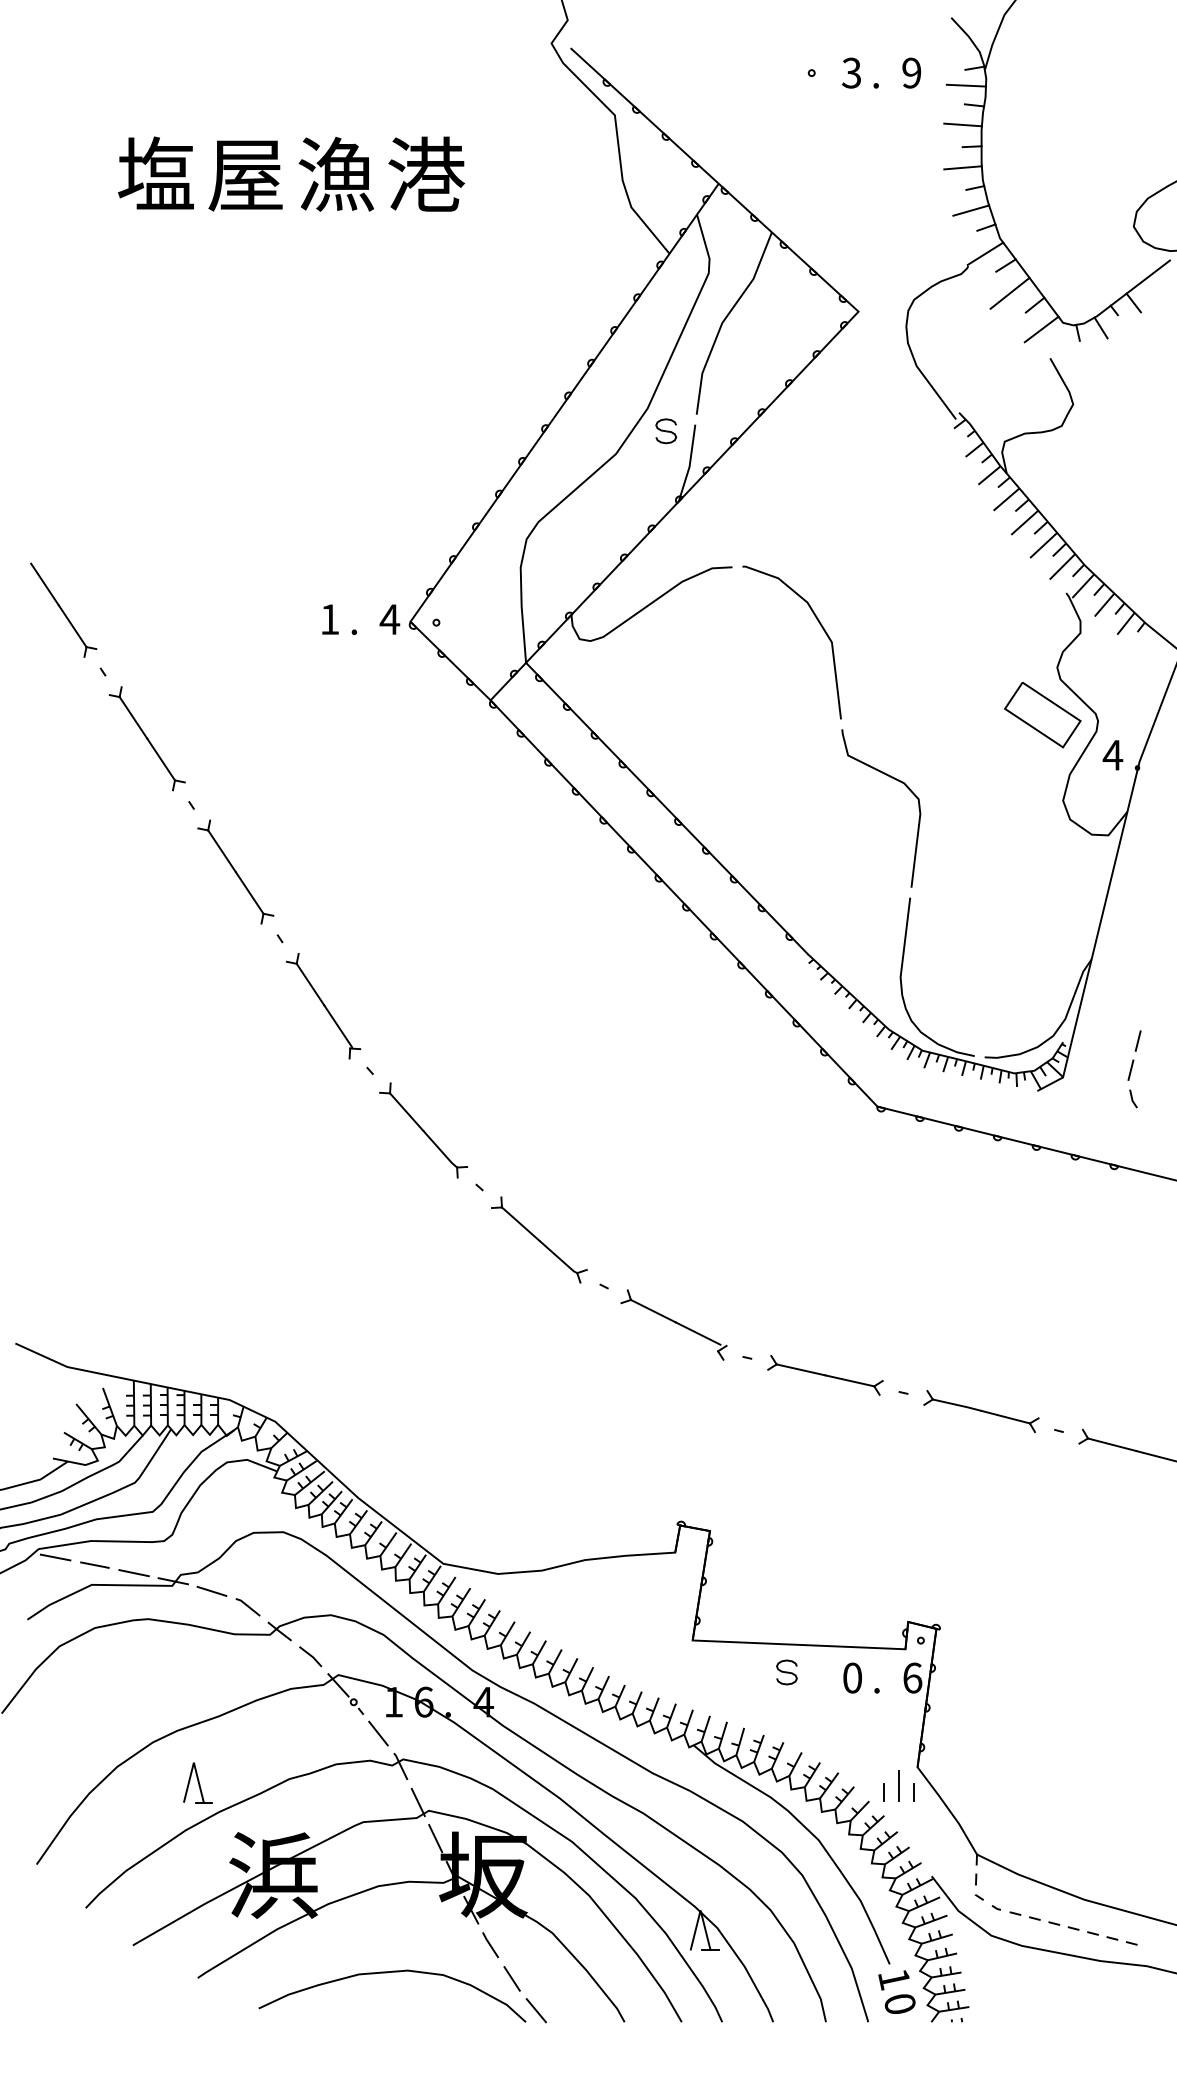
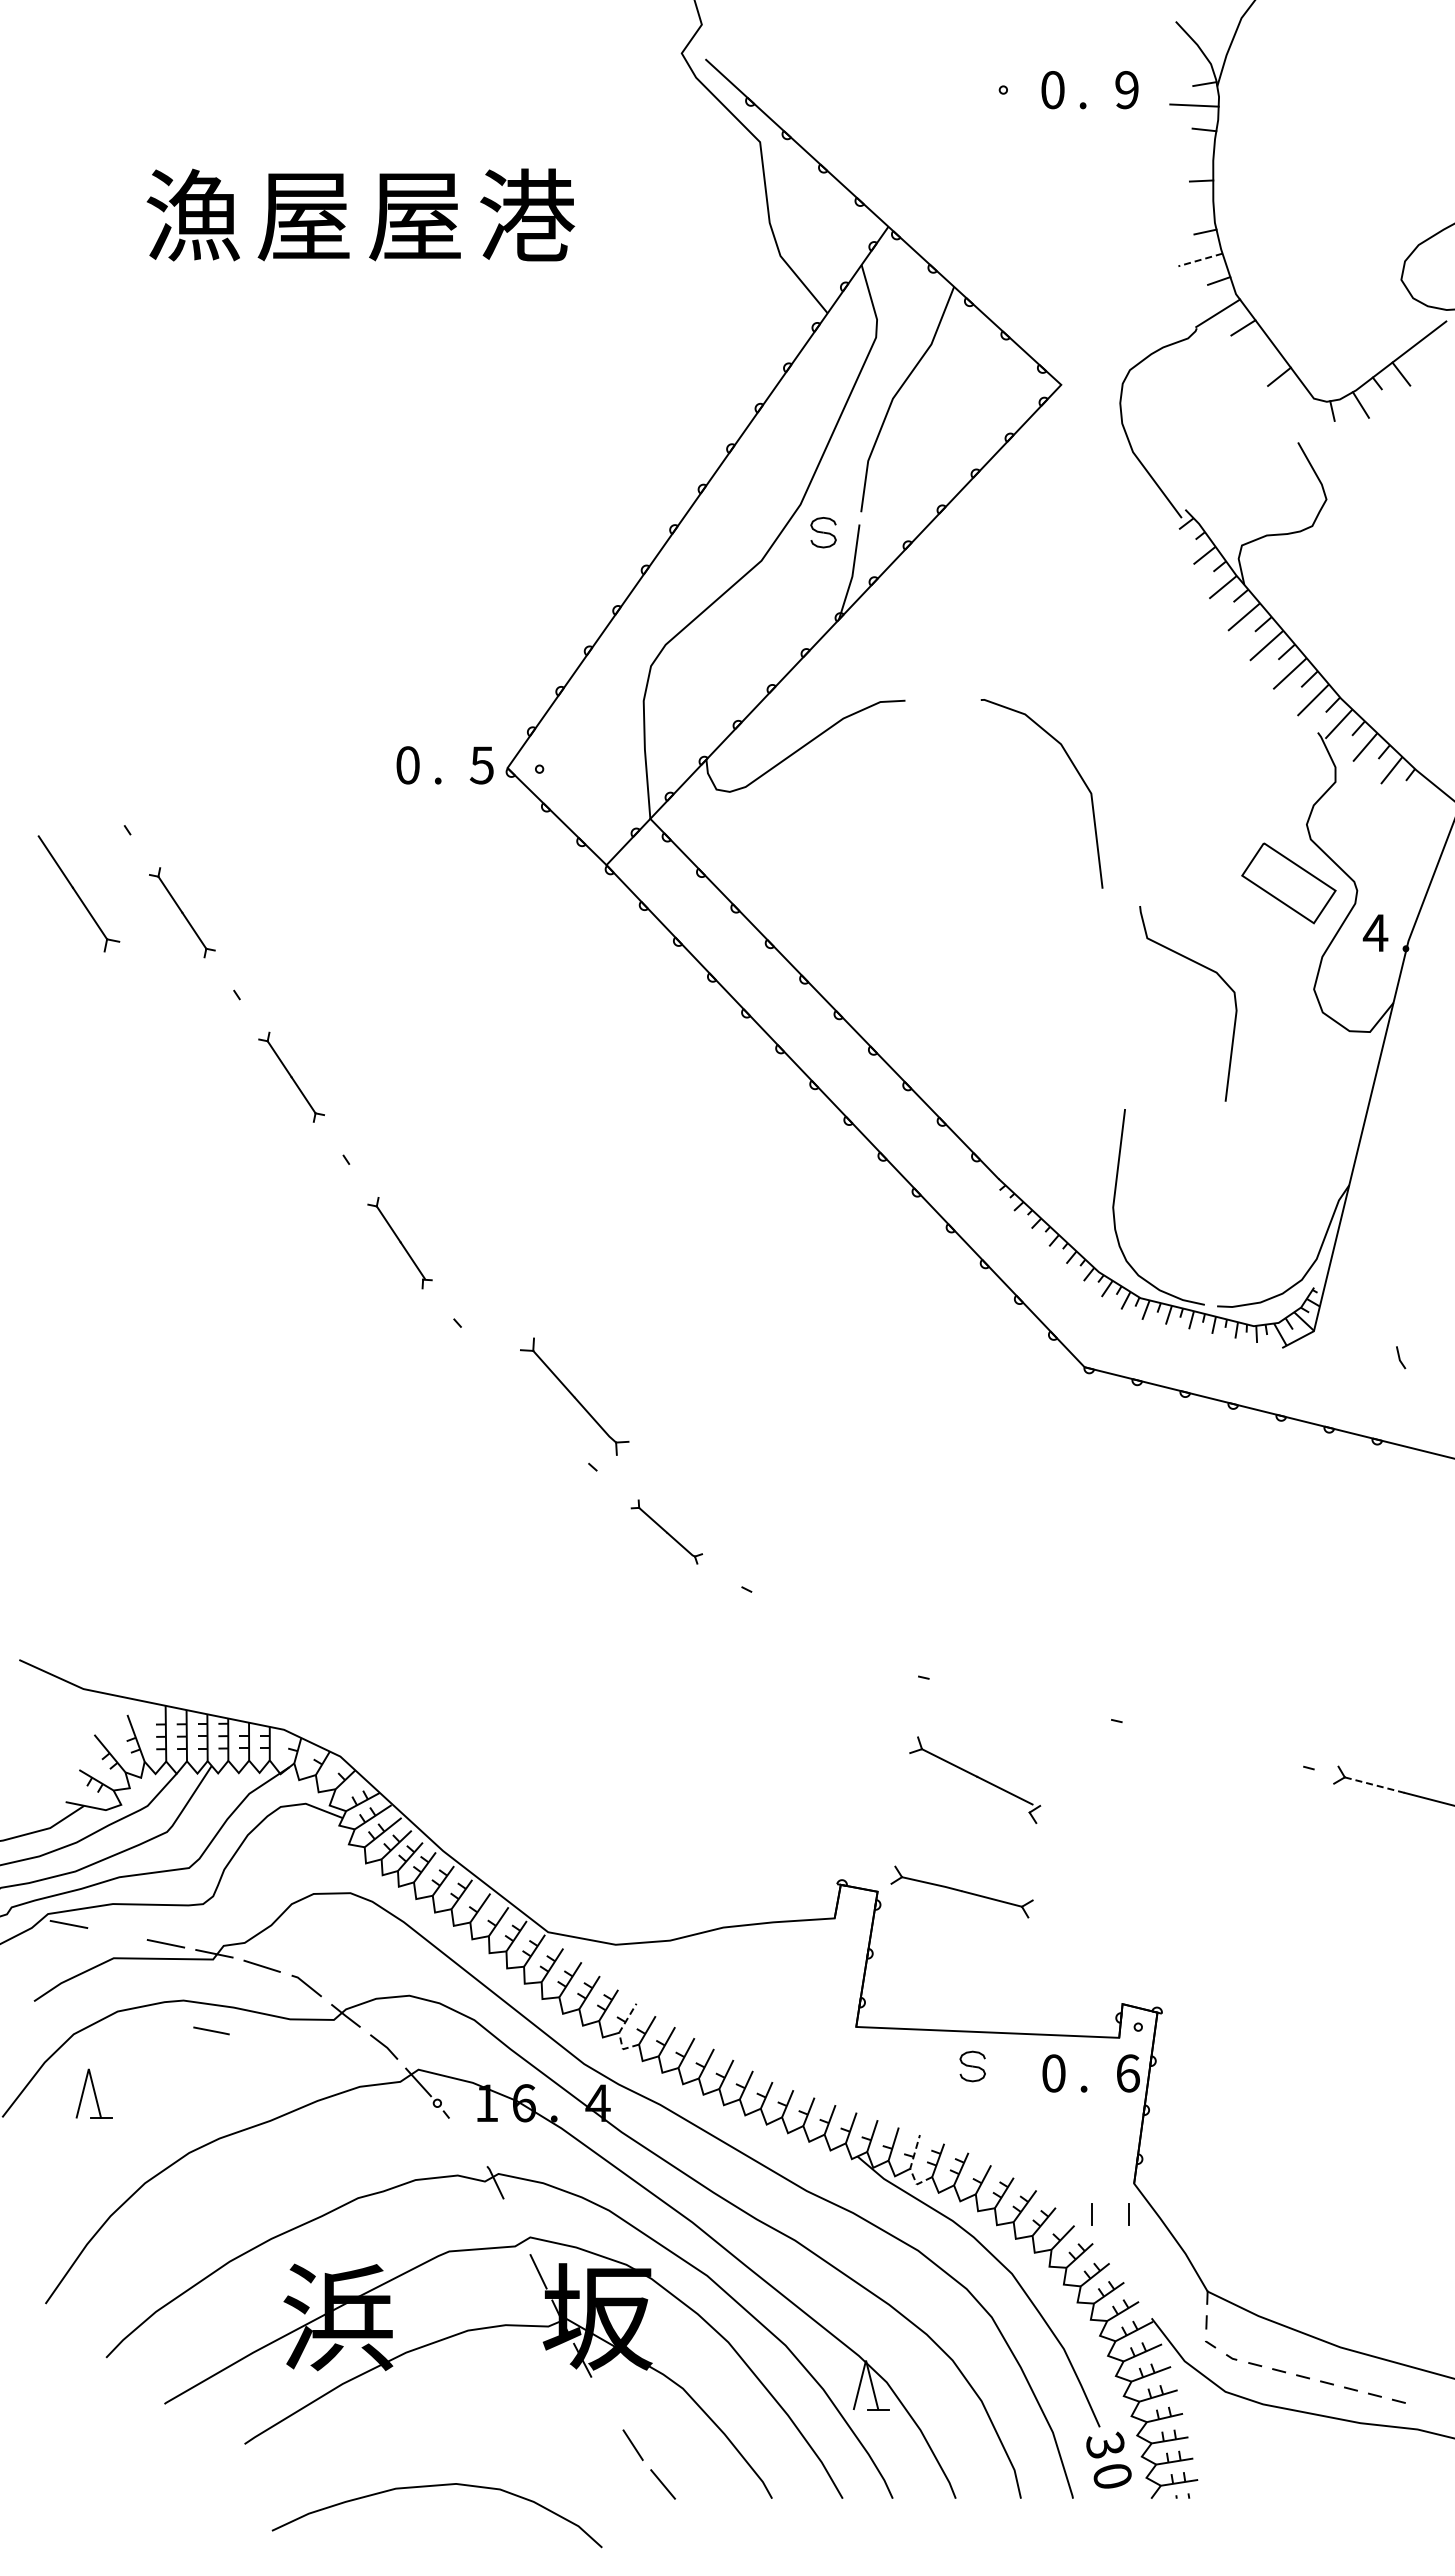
text: (851, 73) -> (1052, 90), 3 -> 0
line: (963, 124) -> (1190, 153), removed
line: (963, 168) -> (1190, 207), removed
text: (155, 173) -> (192, 214), 塩 -> 漁
text: (336, 173) -> (415, 214), 漁 -> 屋
line: (971, 210) -> (1200, 259), solid -> dashed
line: (1010, 293) -> (1248, 362), removed
line: (1041, 329) -> (1287, 406), removed
part: (63, 609) -> (78, 893), moved
text: (329, 619) -> (407, 765), 1 -> 0
text: (389, 619) -> (481, 765), 4 -> 5
curve: (820, 626) -> (1077, 773), moved
part: (147, 738) -> (182, 912), size x0.7
curve: (895, 779) -> (1205, 968), moved
part: (235, 871) -> (291, 1076), size x0.7
part: (323, 1005) -> (399, 1242), size x0.7
line: (1137, 1041) -> (1406, 1286), removed
line: (1130, 1070) -> (1397, 1322), removed
part: (423, 1130) -> (574, 1396), moved
part: (539, 1239) -> (666, 1531), size x0.6
part: (674, 1324) -> (975, 1779), moved
part: (825, 1375) -> (1020, 1699), removed
part: (980, 1411) -> (961, 1891), moved
line: (1112, 1445) -> (1374, 1785), solid -> dashed
line: (94, 1564) -> (211, 2030), moved
line: (501, 1644) -> (619, 2032), solid -> dashed
line: (378, 1733) -> (467, 2141), removed
line: (736, 1755) -> (910, 2168), solid -> dashed
part: (197, 1782) -> (93, 2093), moved
line: (898, 1785) -> (1110, 2206), removed
line: (418, 1801) -> (517, 2226), removed
line: (490, 1945) -> (606, 2403), removed
curve: (391, 1972) -> (436, 2486), moved
text: (893, 1979) -> (1104, 2445), 1 -> 3

